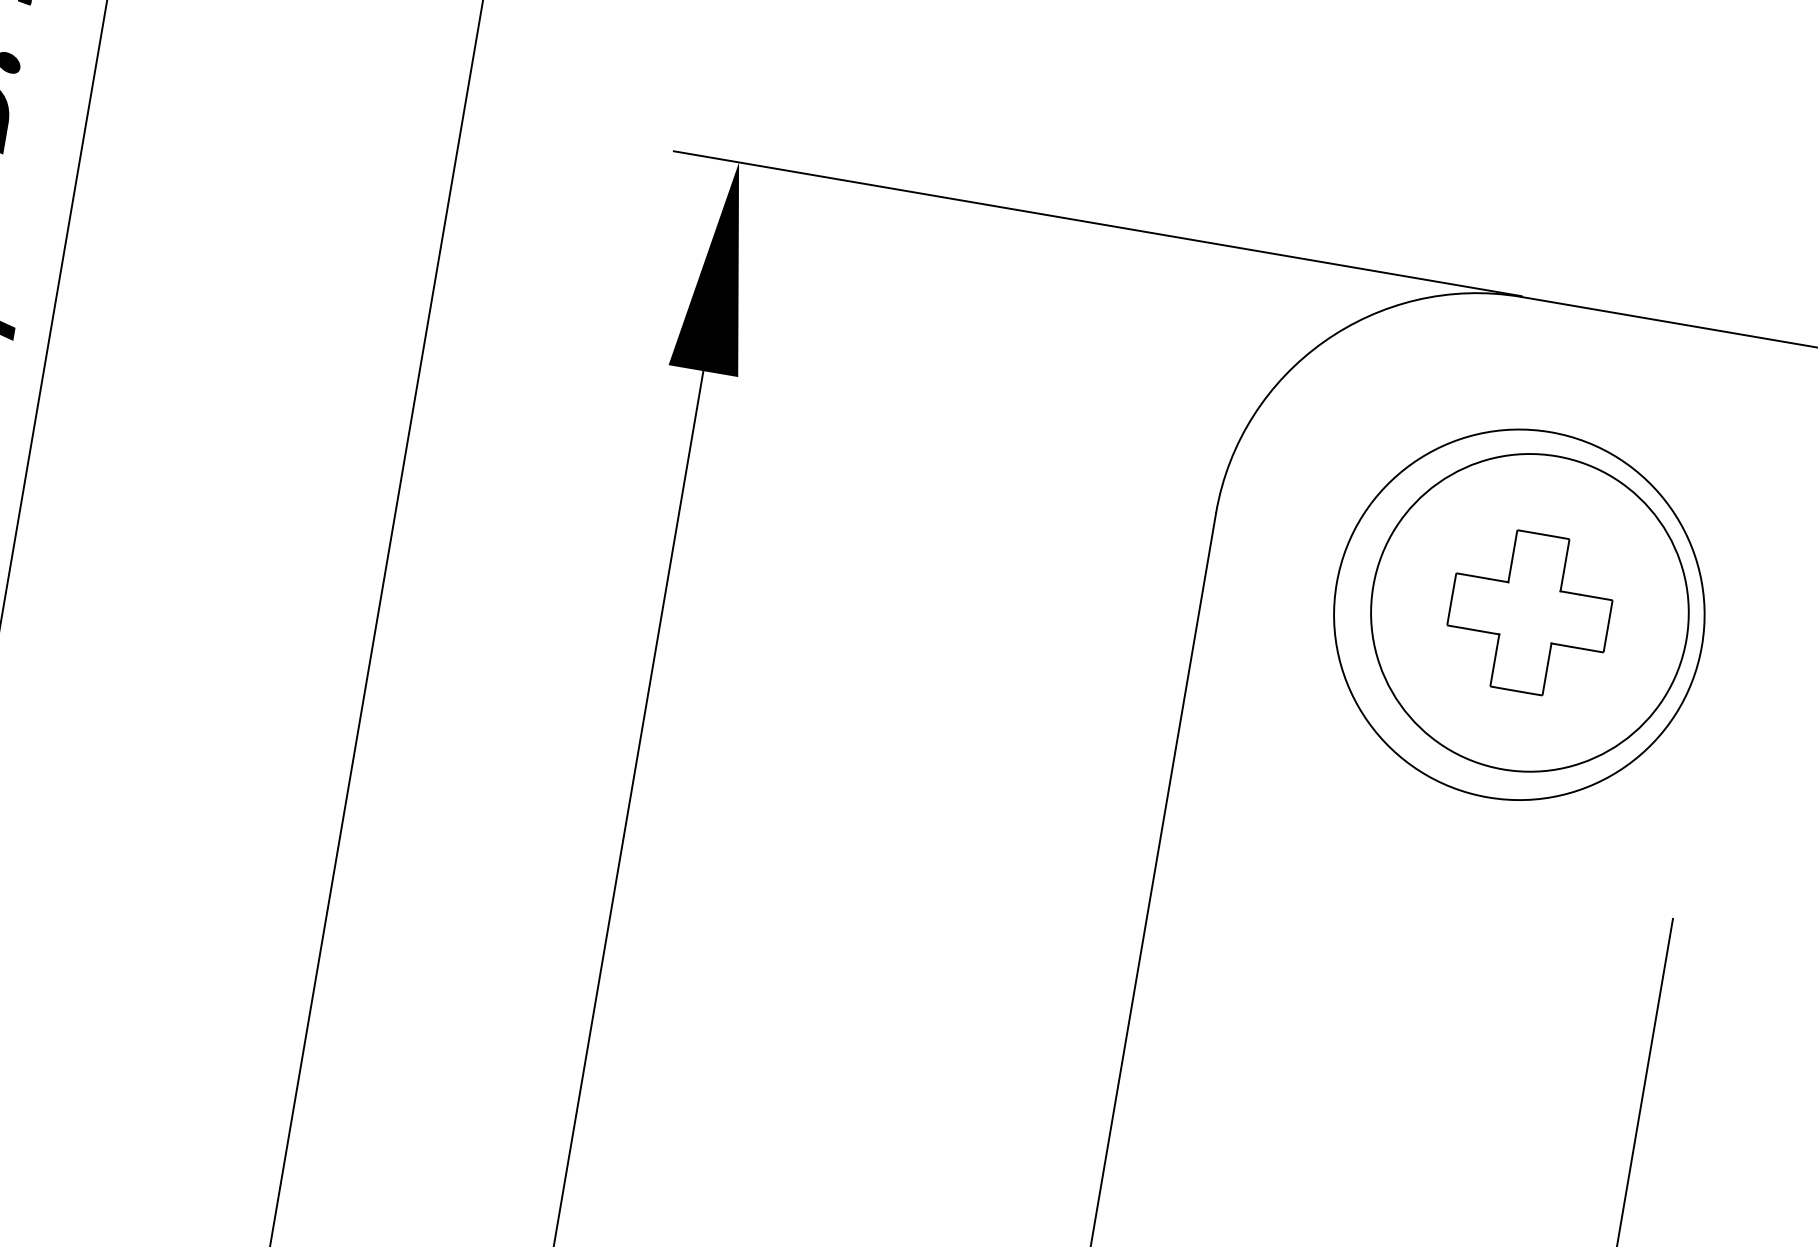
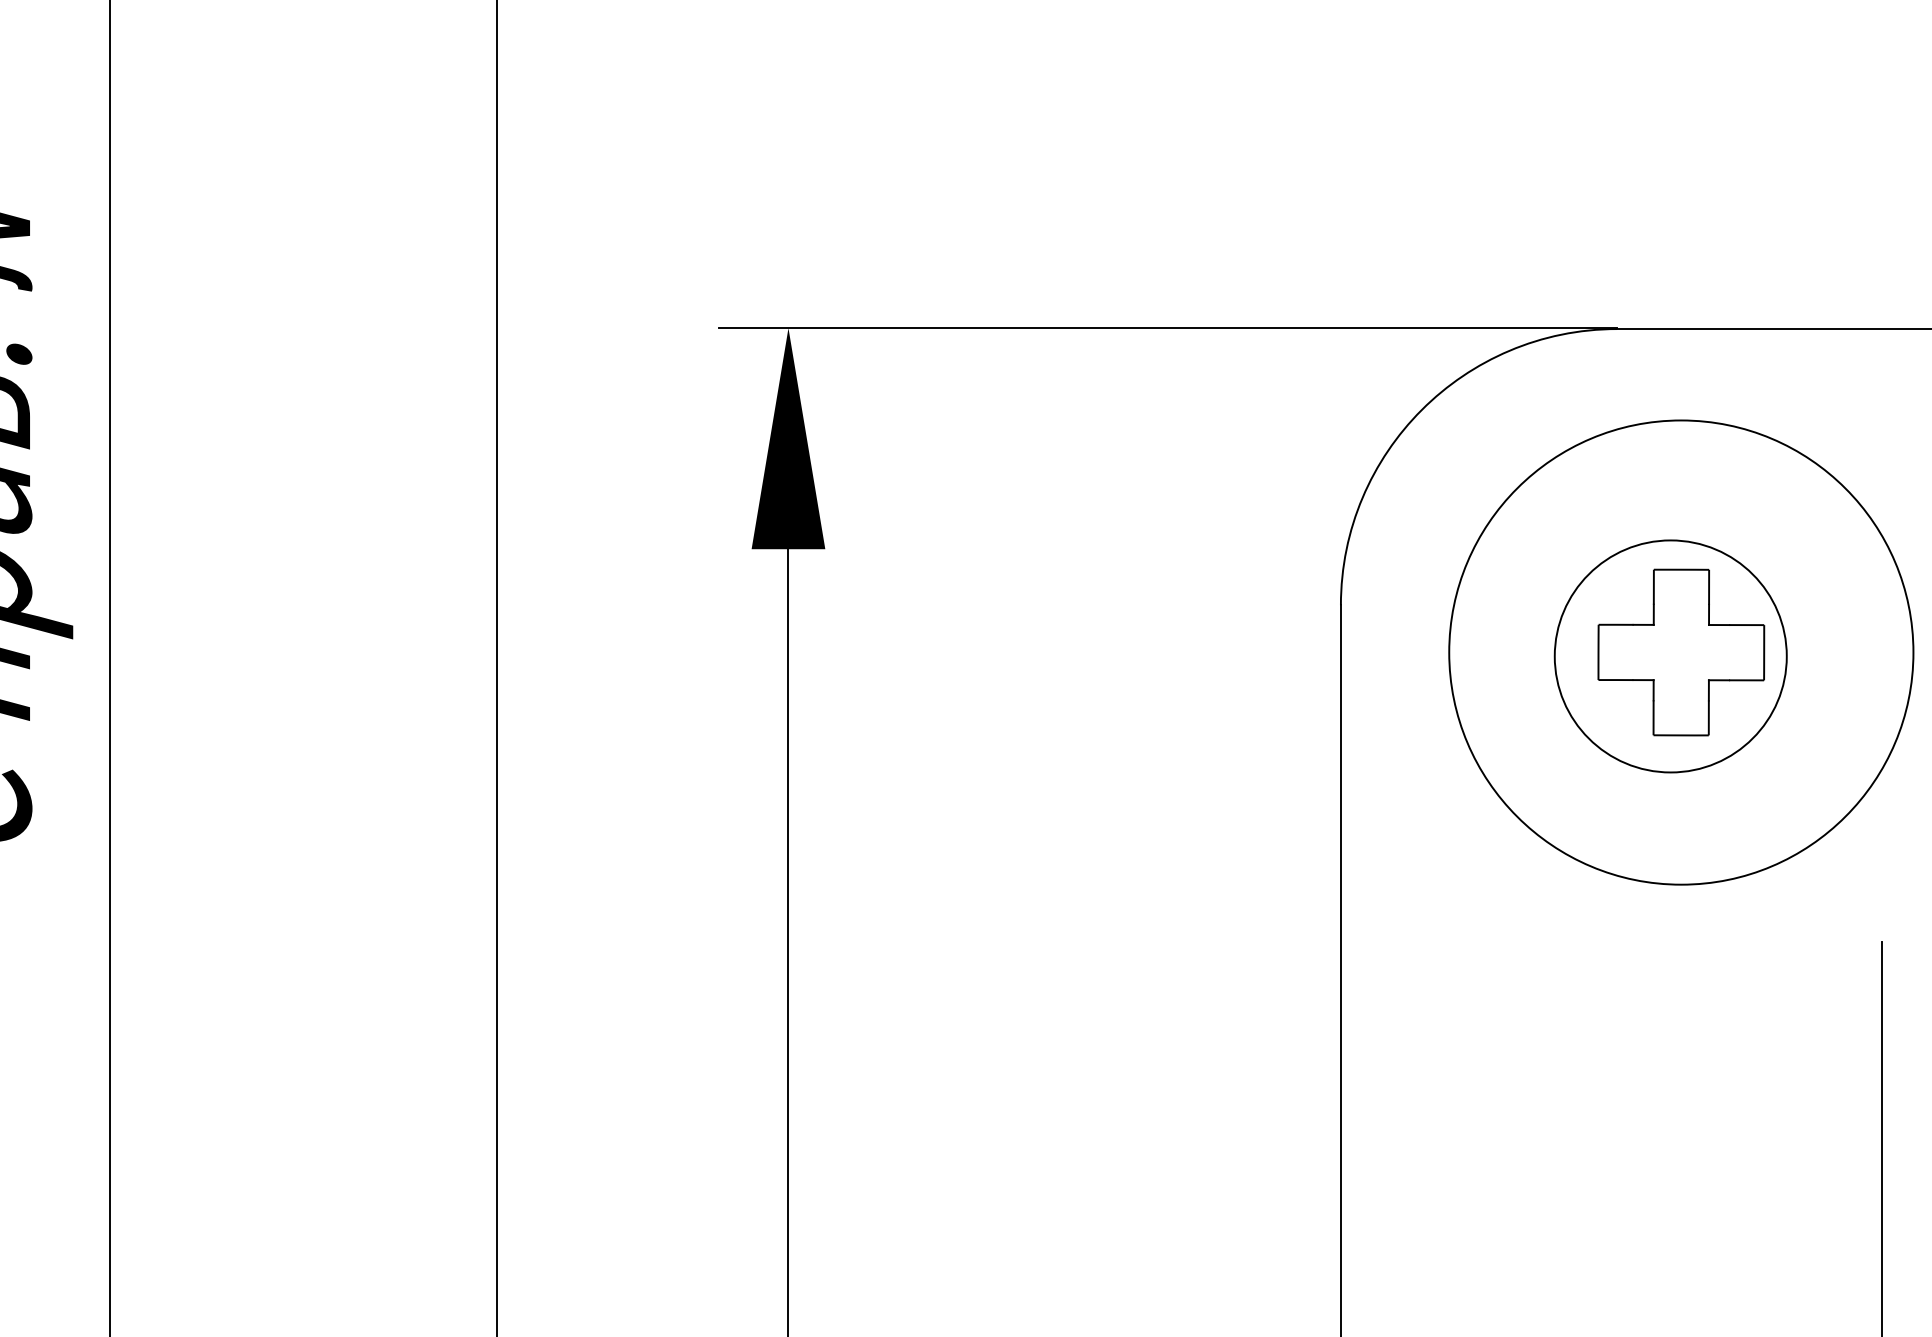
circle: (1530, 612) -> (1681, 652), size x1.4
circle: (1519, 614) -> (1670, 656), size x0.6

